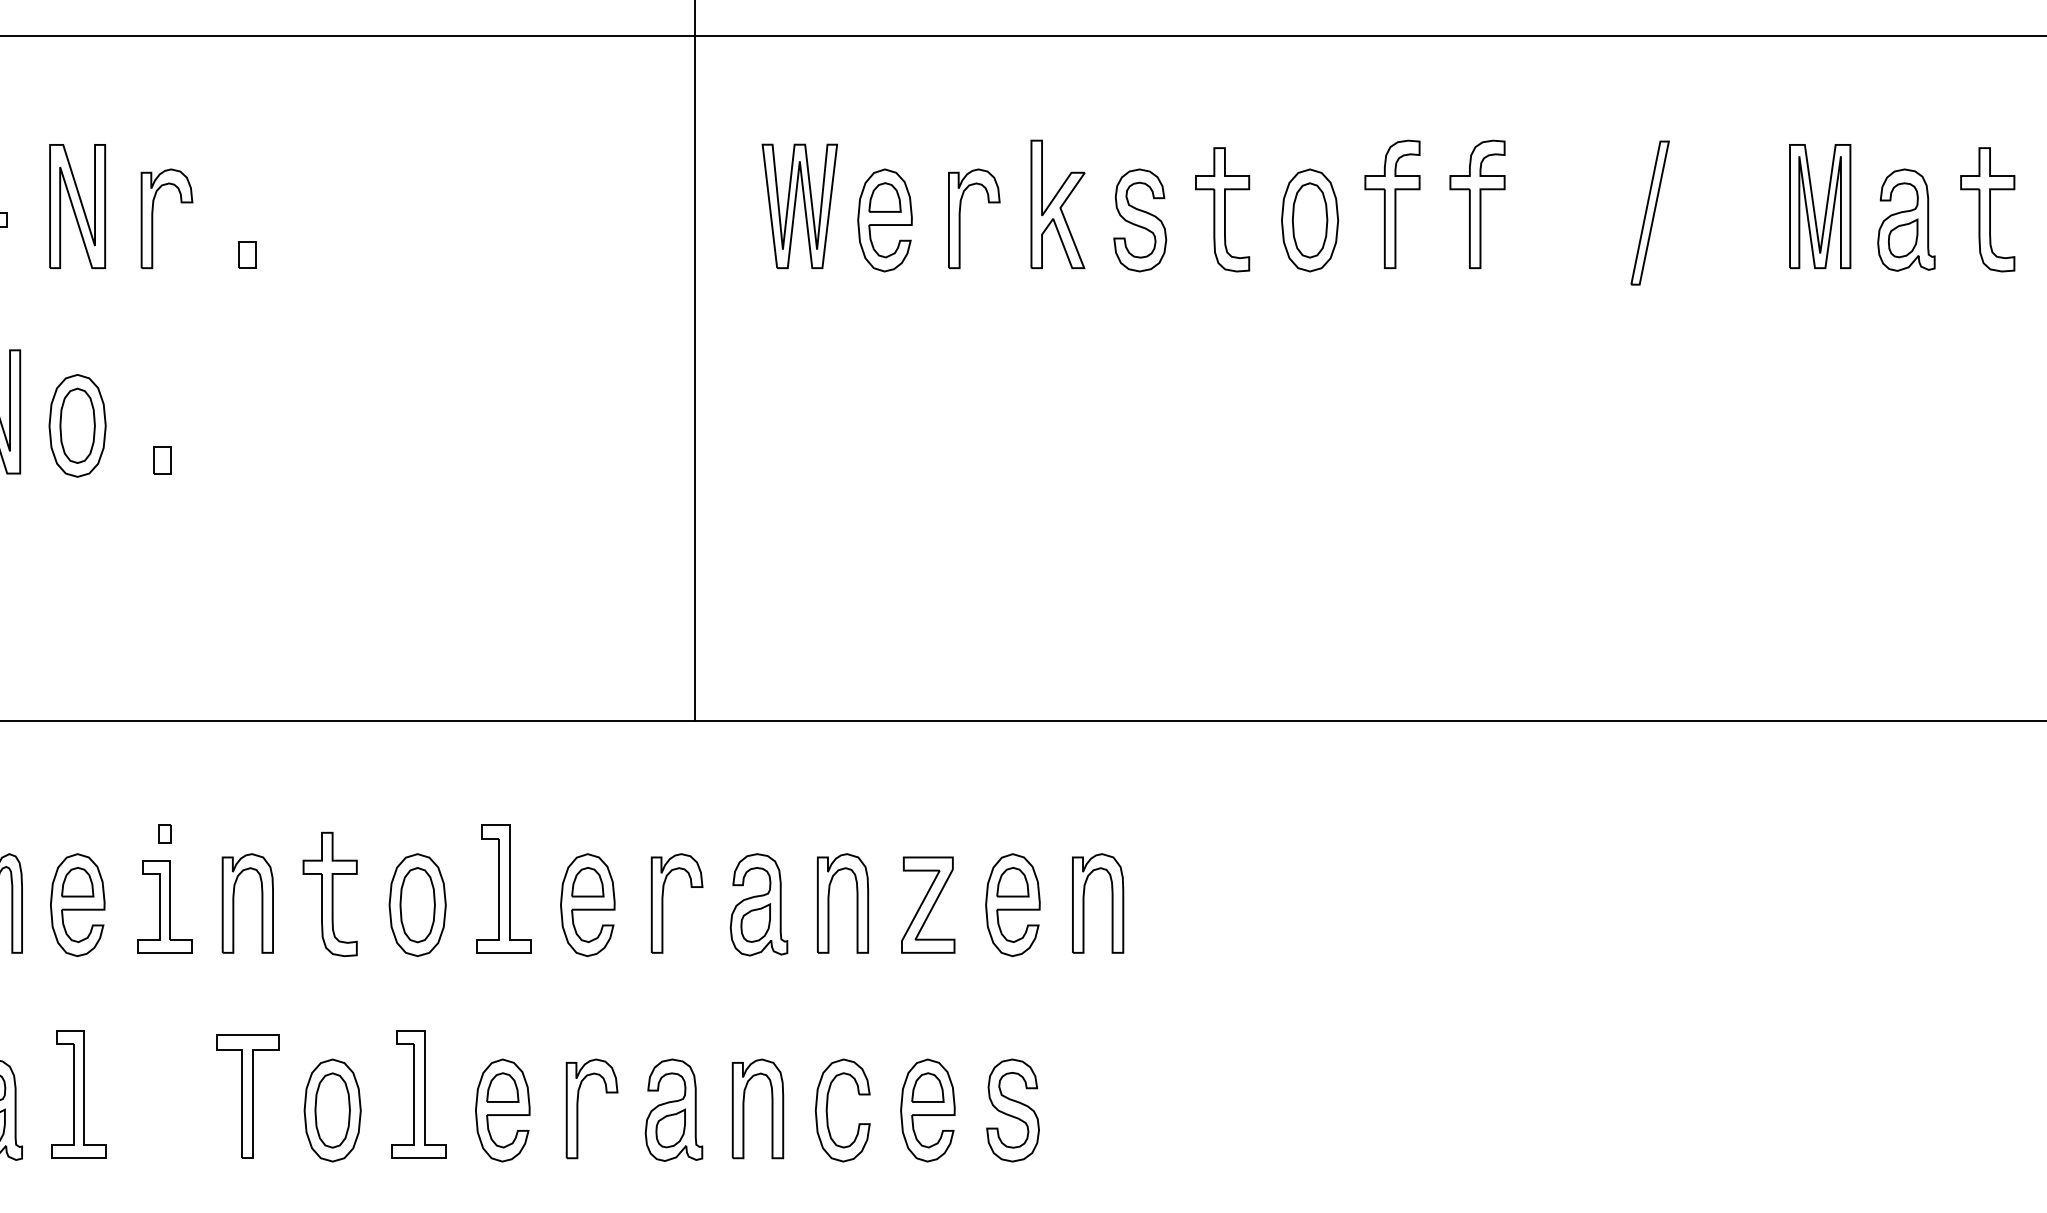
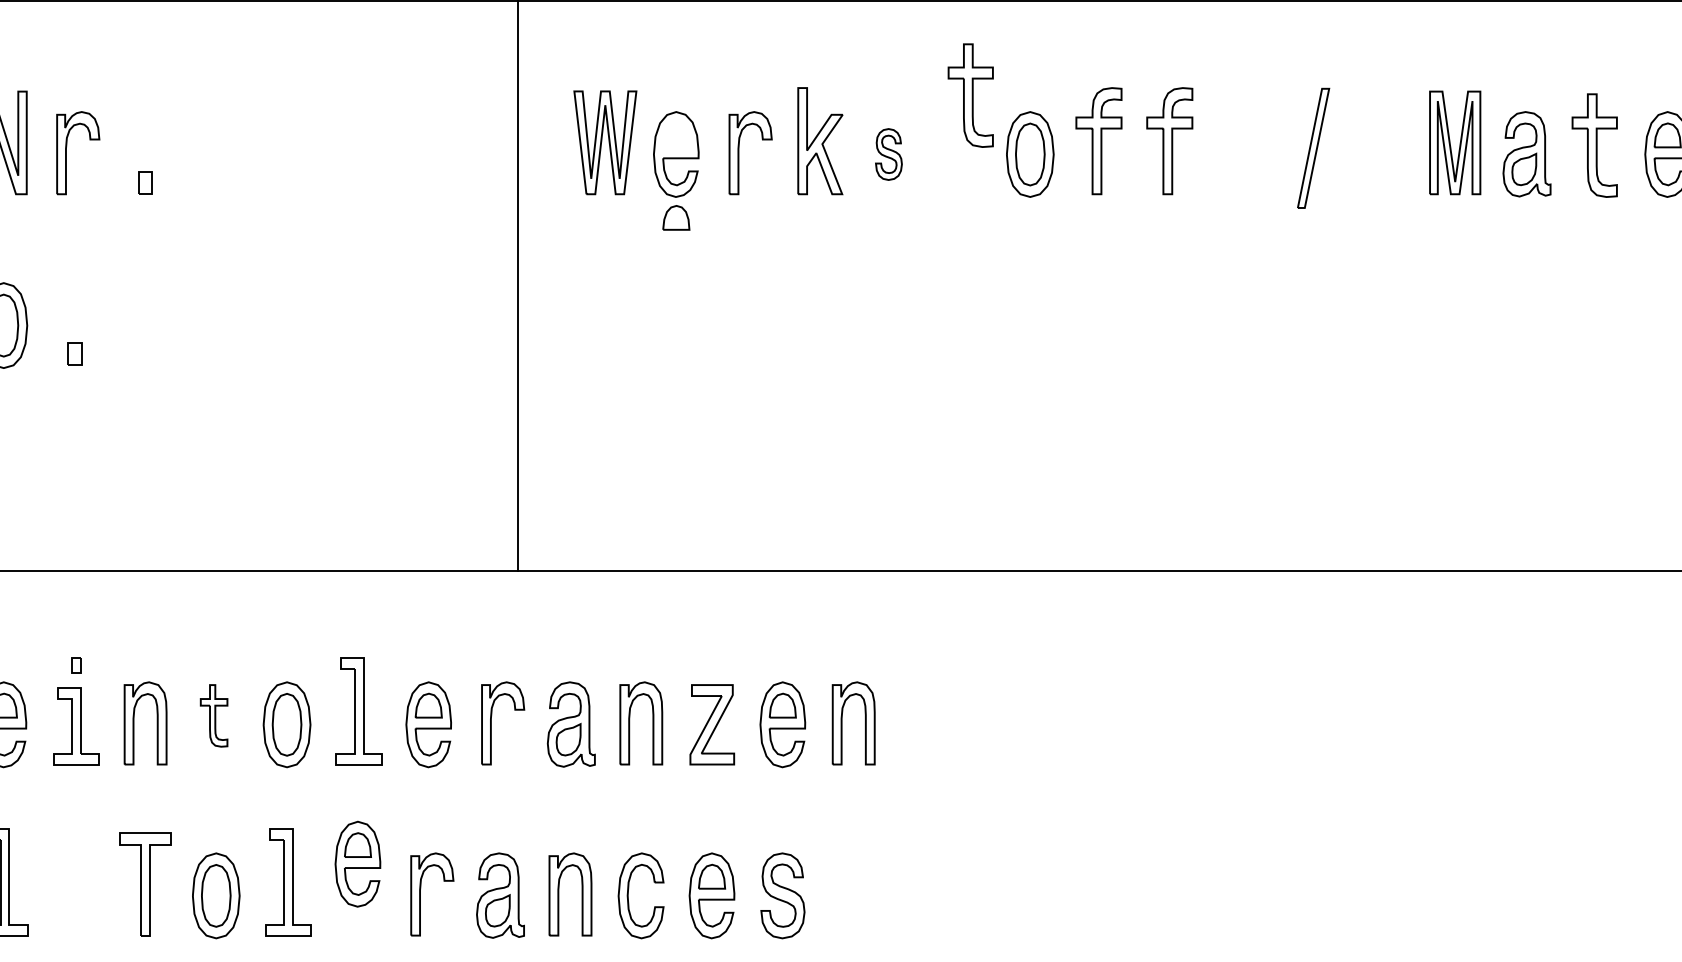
part: (884, 197) -> (675, 217), moved
part: (1222, 209) -> (970, 95), moved
part: (1140, 220) -> (889, 154), size x0.6
part: (329, 894) -> (213, 715), size x0.6
part: (502, 1110) -> (357, 864), moved

